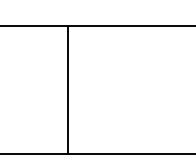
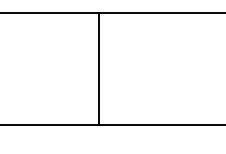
line: (67, 89) -> (98, 68), moved

